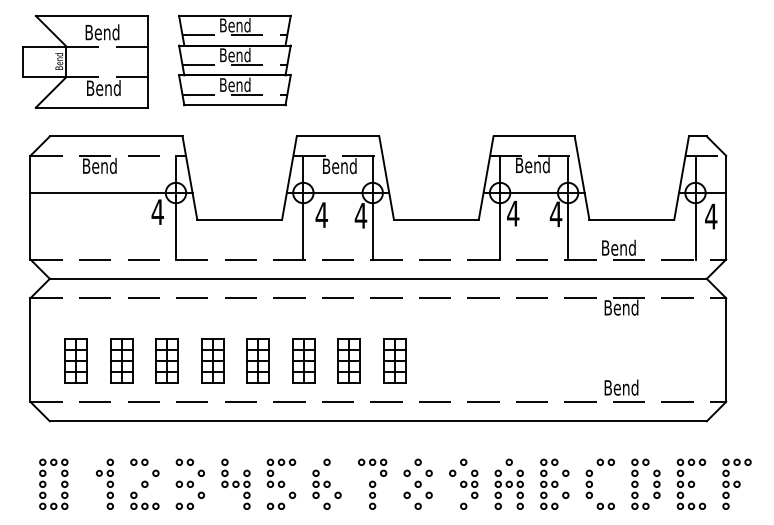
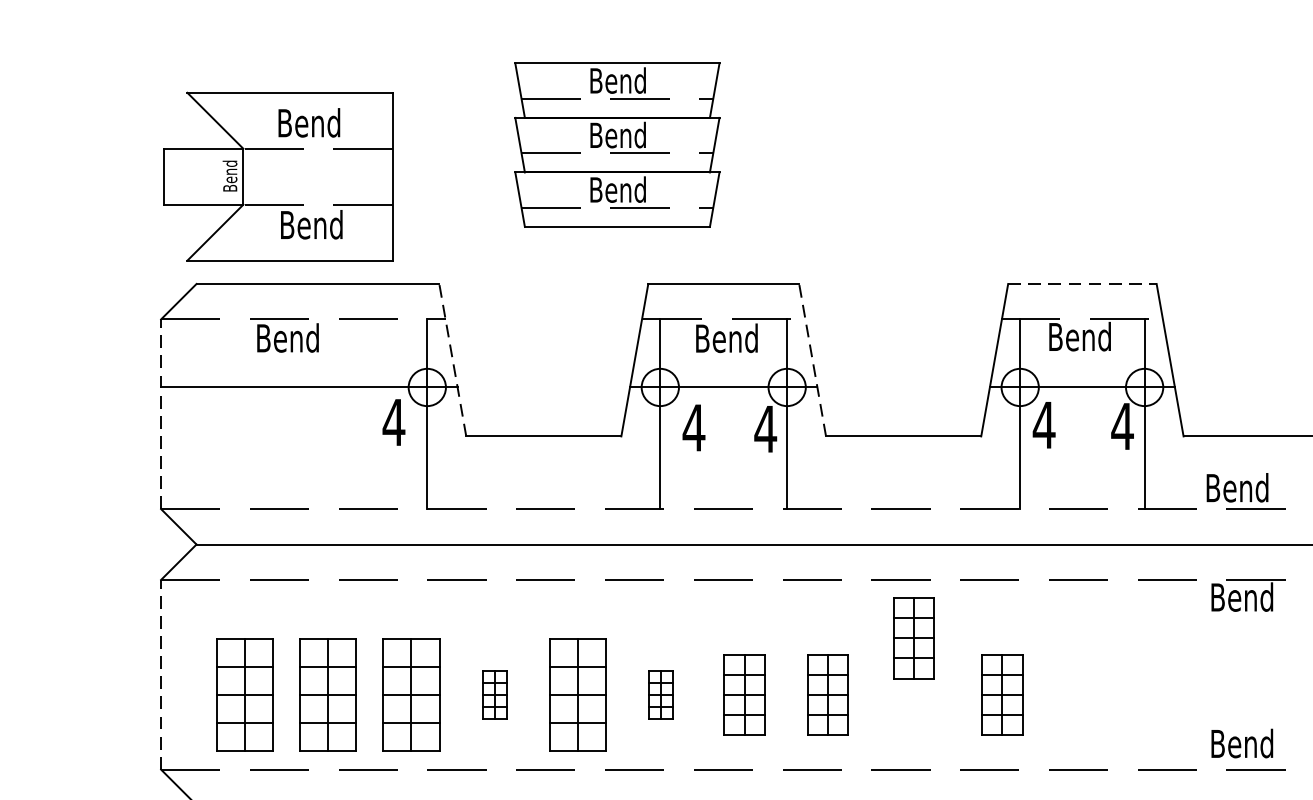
part: (234, 60) -> (616, 145), moved
part: (85, 61) -> (278, 176), moved
line: (534, 136) -> (1083, 284), solid -> dashed
line: (189, 177) -> (452, 359), solid -> dashed
line: (386, 177) -> (812, 359), solid -> dashed
line: (30, 207) -> (161, 413), solid -> dashed
part: (441, 329) -> (912, 637), added
line: (30, 350) -> (161, 675), solid -> dashed
part: (75, 360) -> (243, 693), size x1.4
part: (121, 360) -> (327, 693), size x1.4
part: (166, 360) -> (409, 693), size x1.4
part: (212, 360) -> (494, 693), size x0.6
part: (257, 360) -> (576, 693), size x1.4
part: (303, 360) -> (660, 693), size x0.6
part: (489, 360) -> (1000, 693), added

